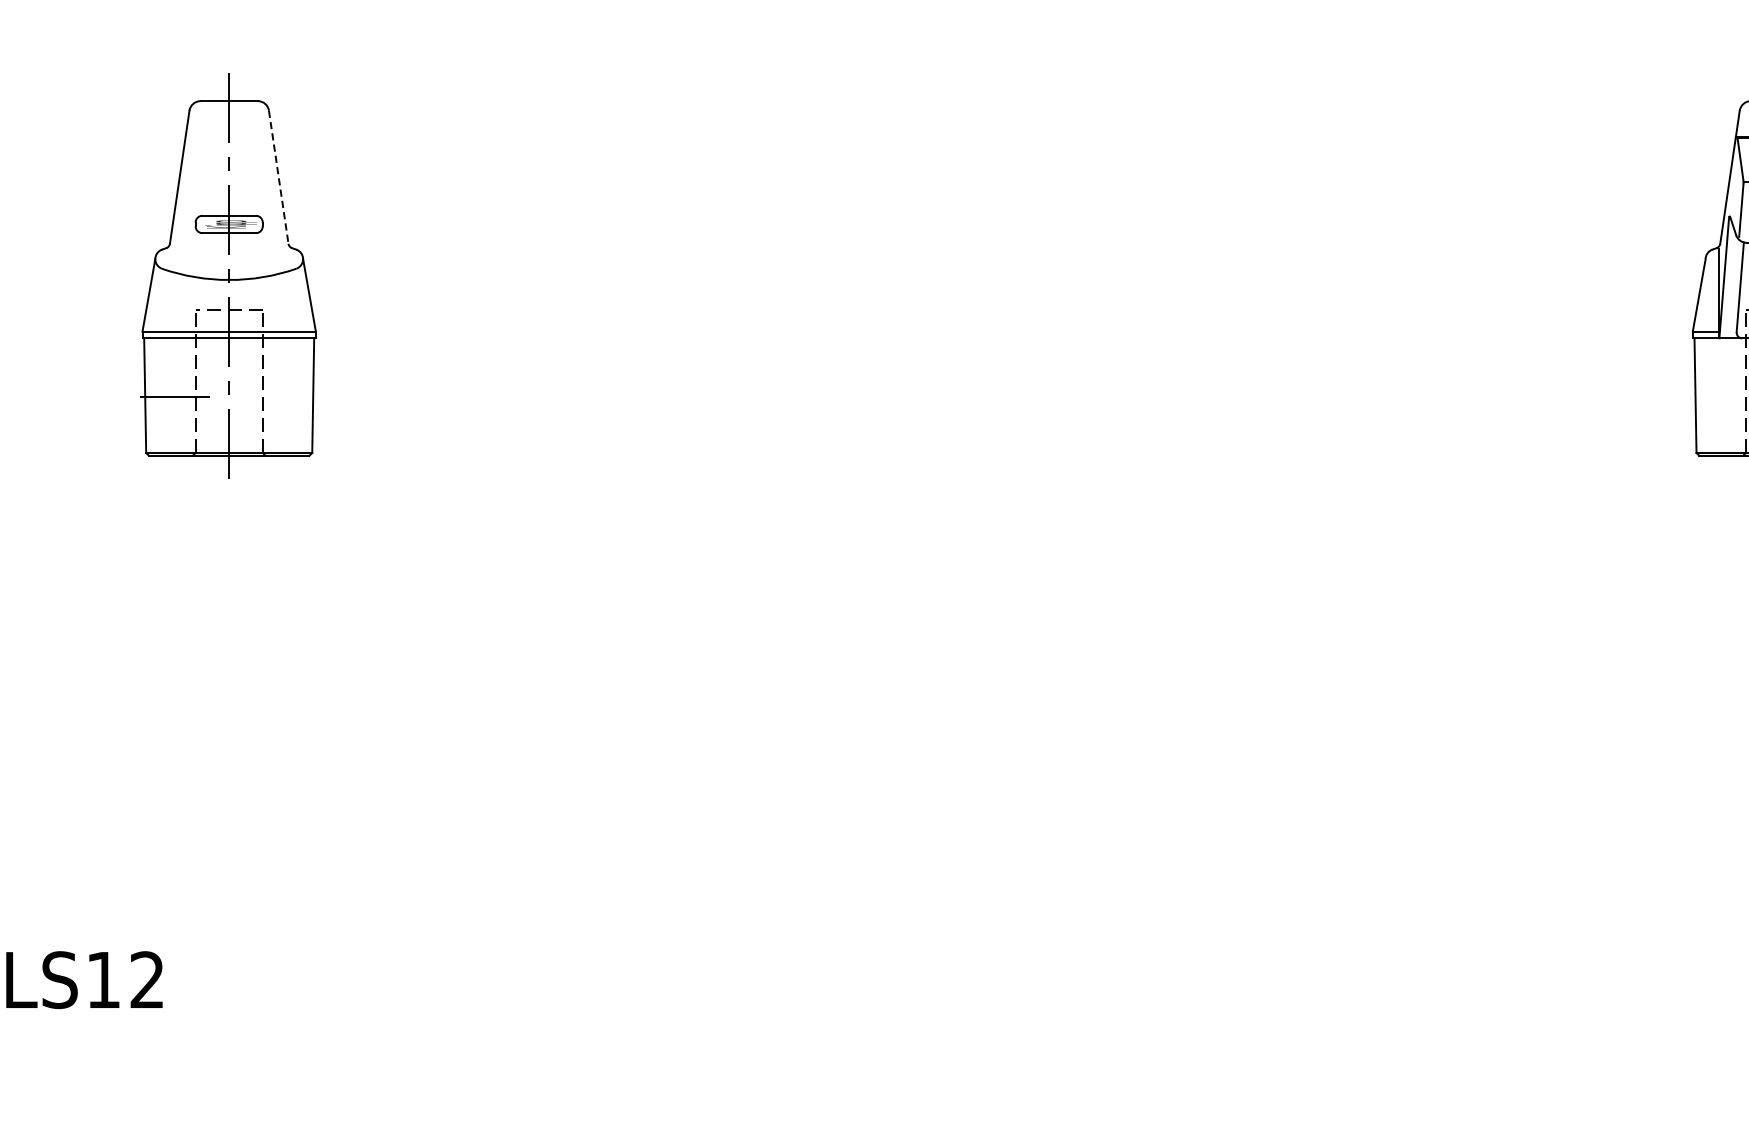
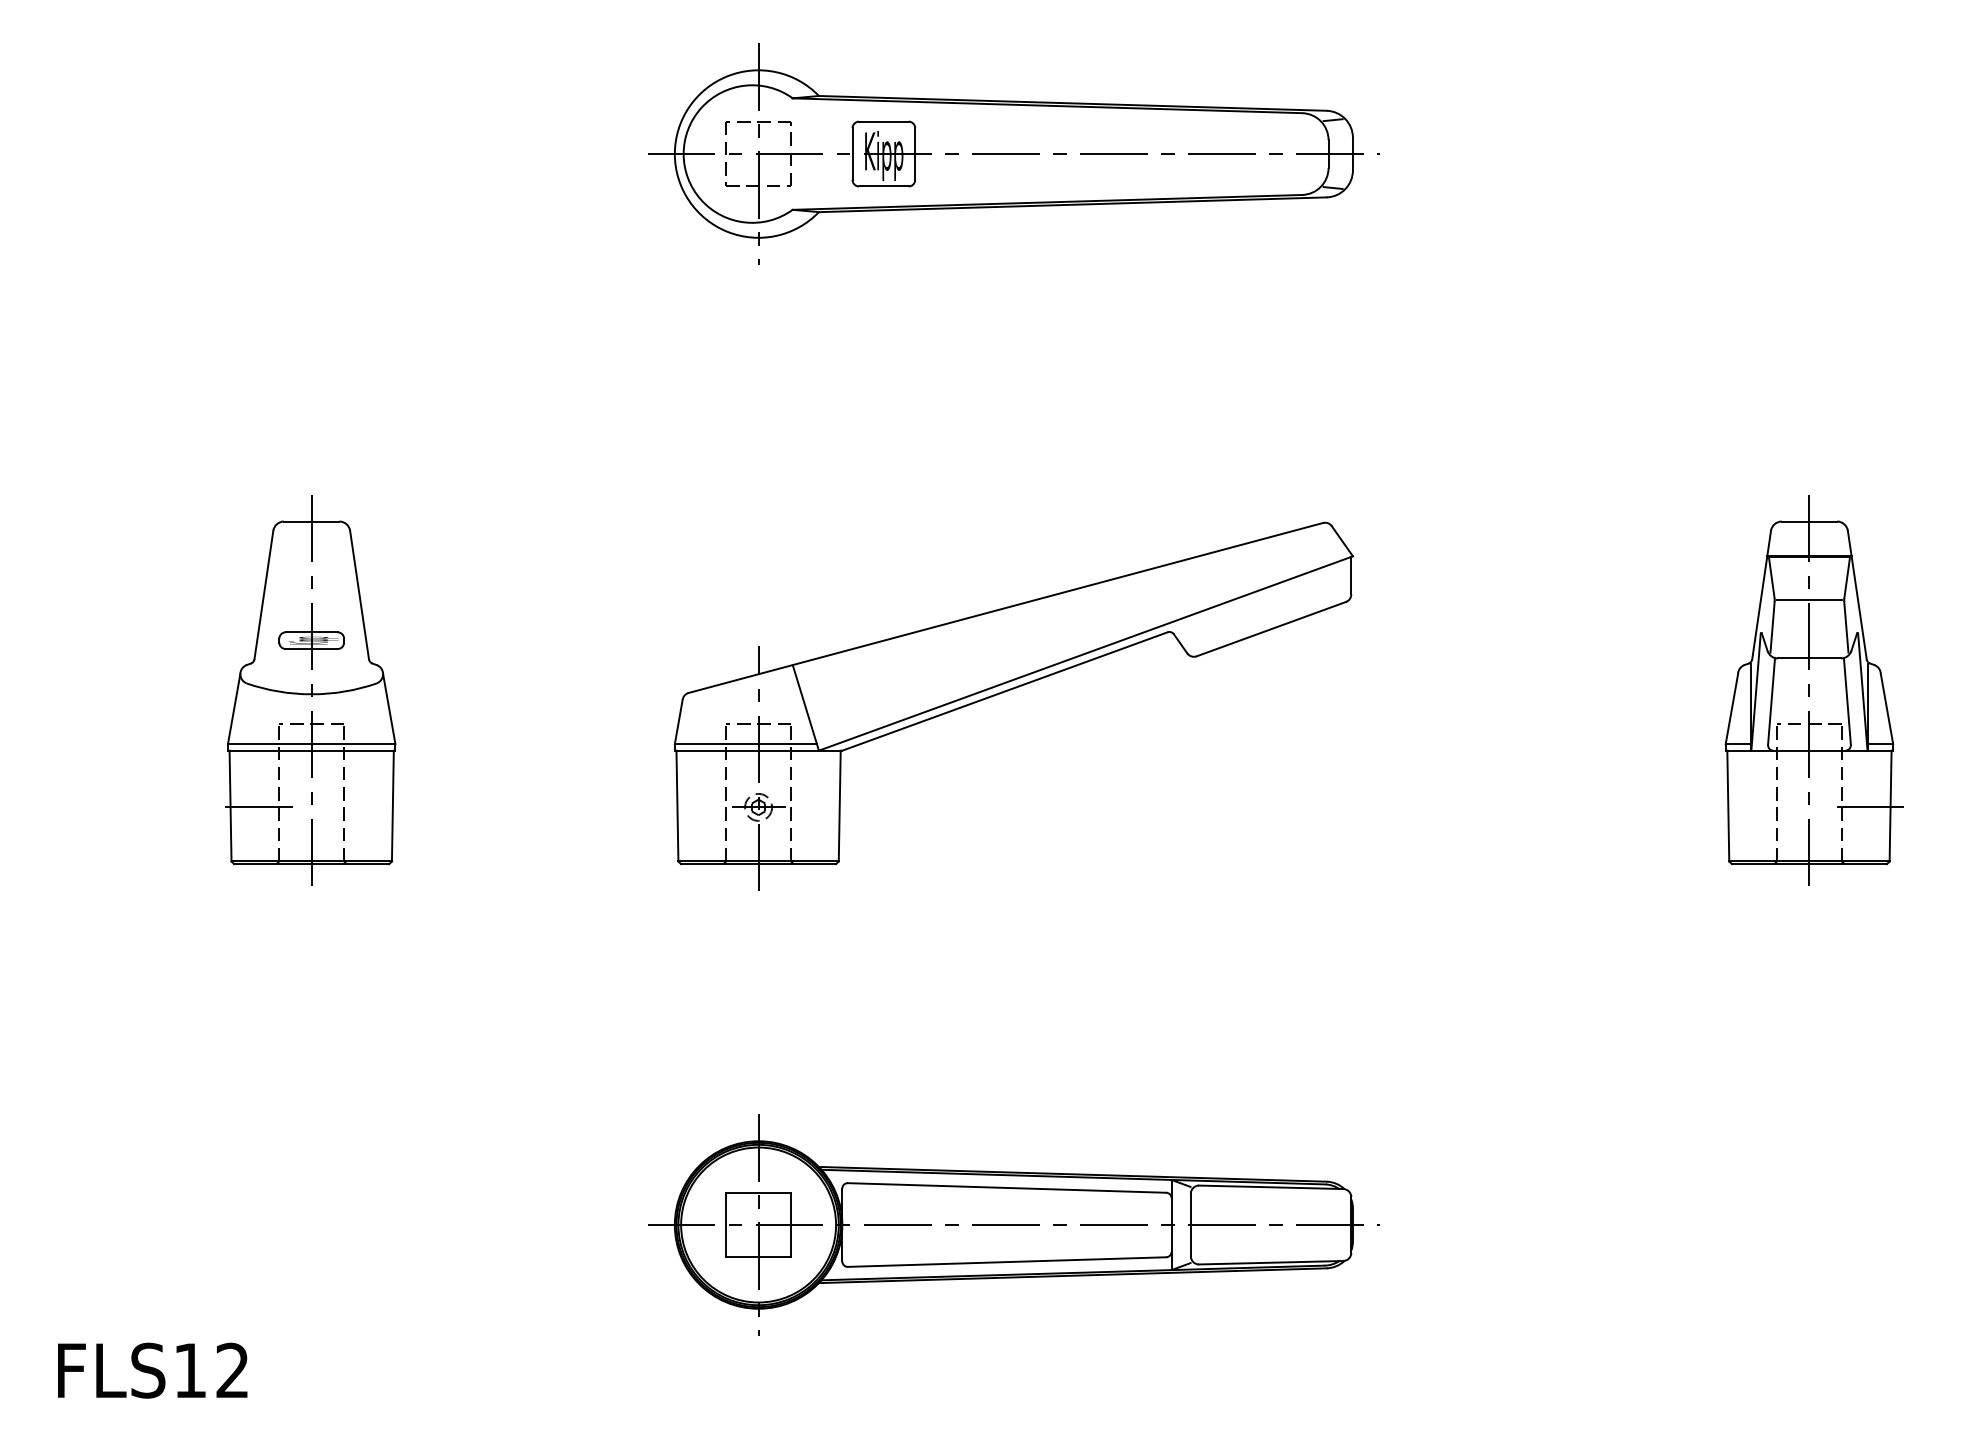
line: (278, 177) -> (359, 595), dashed -> solid
part: (950, 277) -> (1008, 691), added
part: (955, 828) -> (1013, 1224), added

